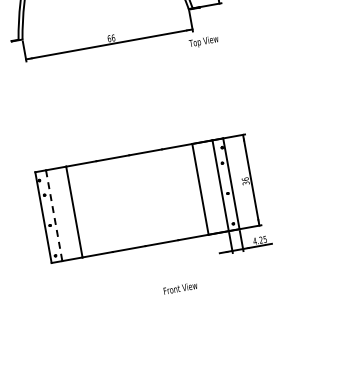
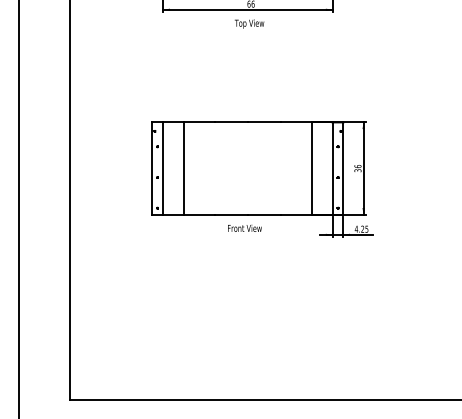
text: (203, 41) -> (249, 23), moved
line: (54, 216) -> (163, 169), dashed -> solid
text: (180, 287) -> (244, 227), moved

